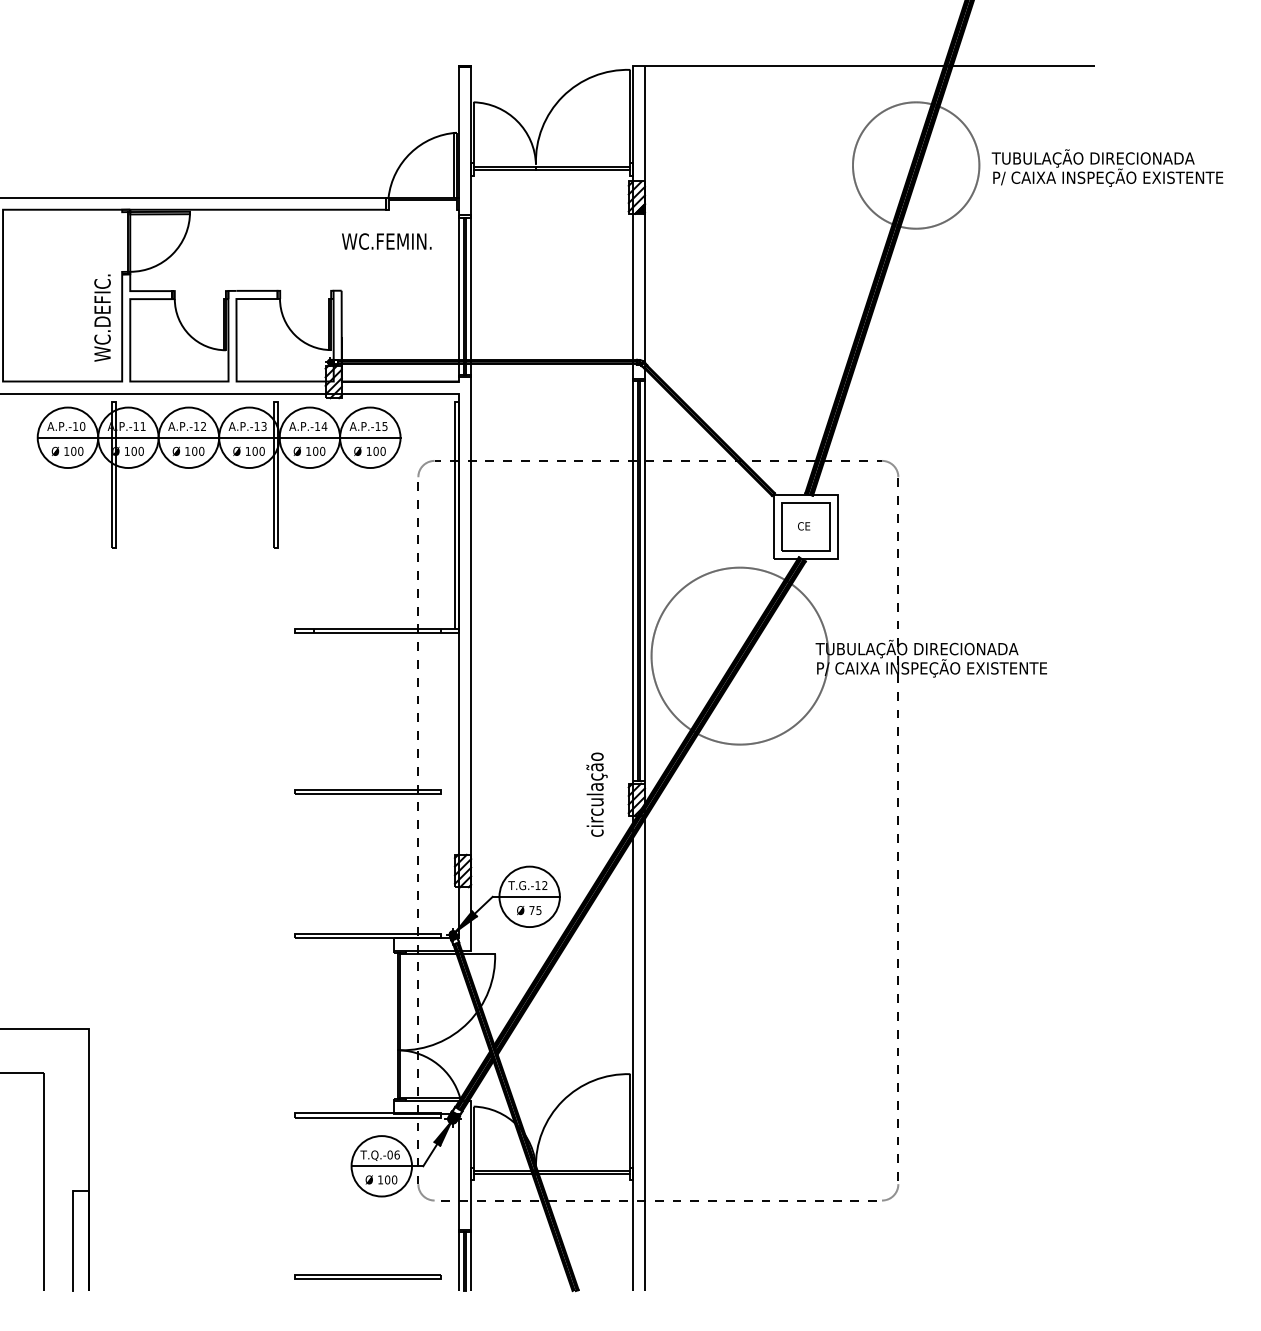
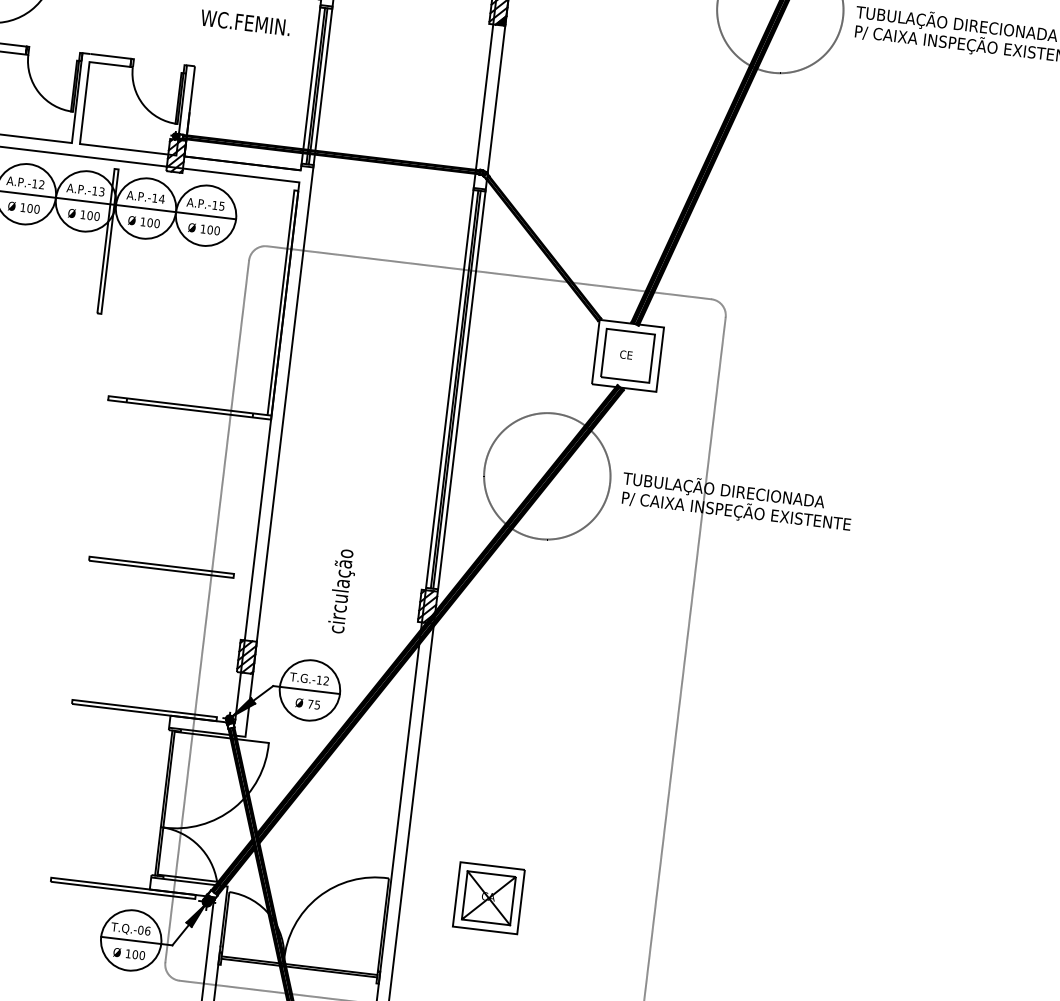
circle: (739, 655) -> (546, 475), size x0.71
text: (596, 794) -> (341, 591), moved
part: (731, 1081) -> (488, 897), added

